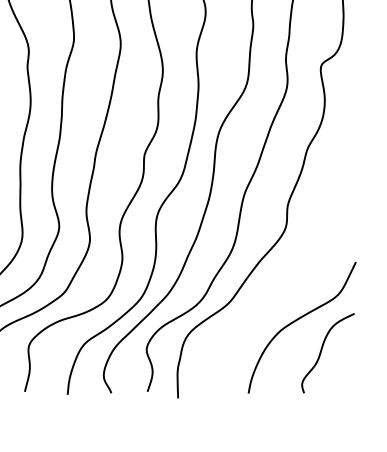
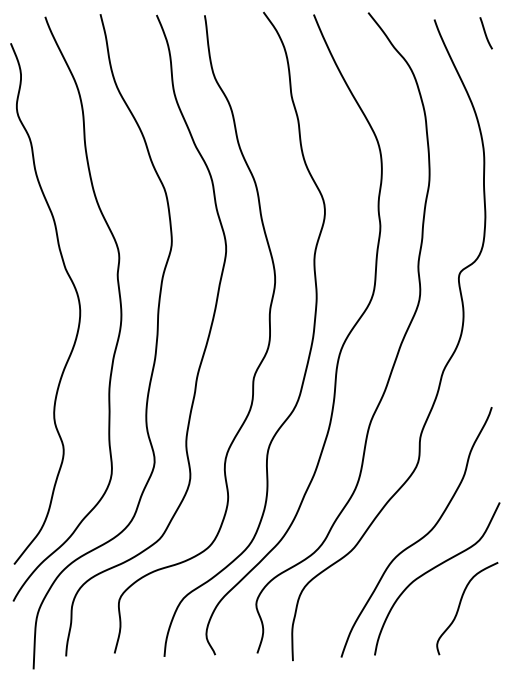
curve: (288, 292) -> (421, 537), added

